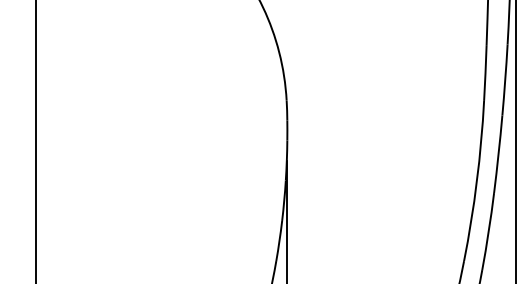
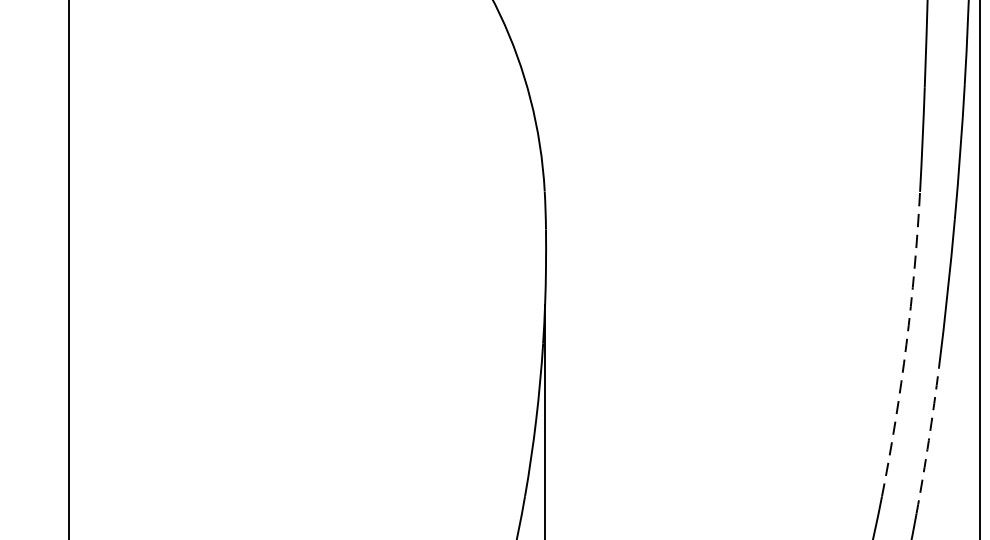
arc: (476, 181) -> (905, 345), solid -> dashed
arc: (488, 231) -> (928, 440), solid -> dashed

